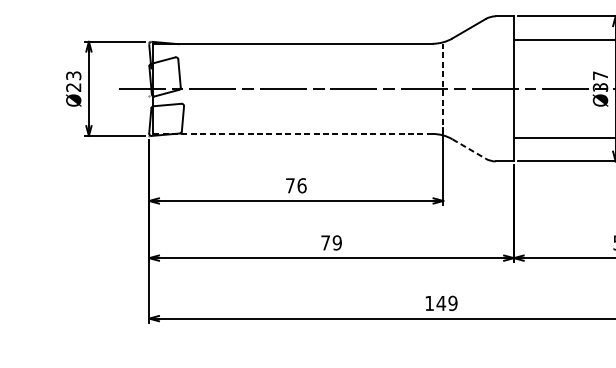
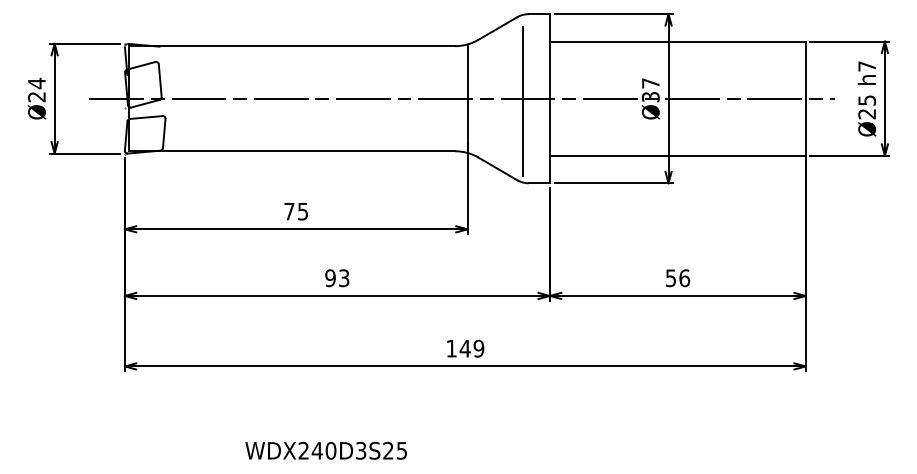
text: (73, 75) -> (36, 83), Ø23 -> Ø24
line: (443, 88) -> (467, 98), dashed -> solid
line: (490, 91) -> (522, 101), added
line: (293, 134) -> (292, 151), dashed -> solid
line: (469, 149) -> (498, 169), dashed -> solid
text: (301, 185) -> (302, 211), 76 -> 75
text: (331, 243) -> (337, 278), 79 -> 93

